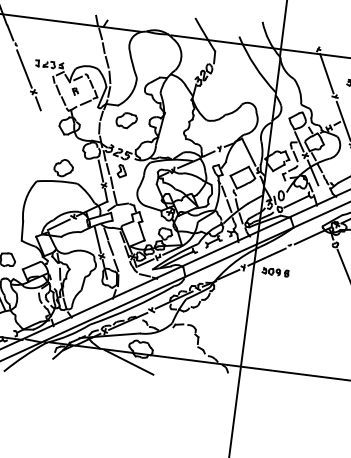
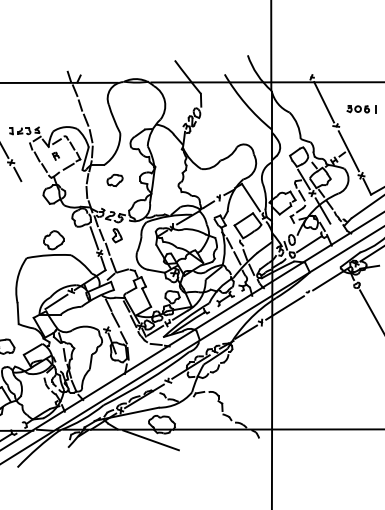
part: (126, 120) -> (114, 180), size x0.7
line: (97, 239) -> (100, 312), removed
part: (275, 271) -> (296, 322), removed

